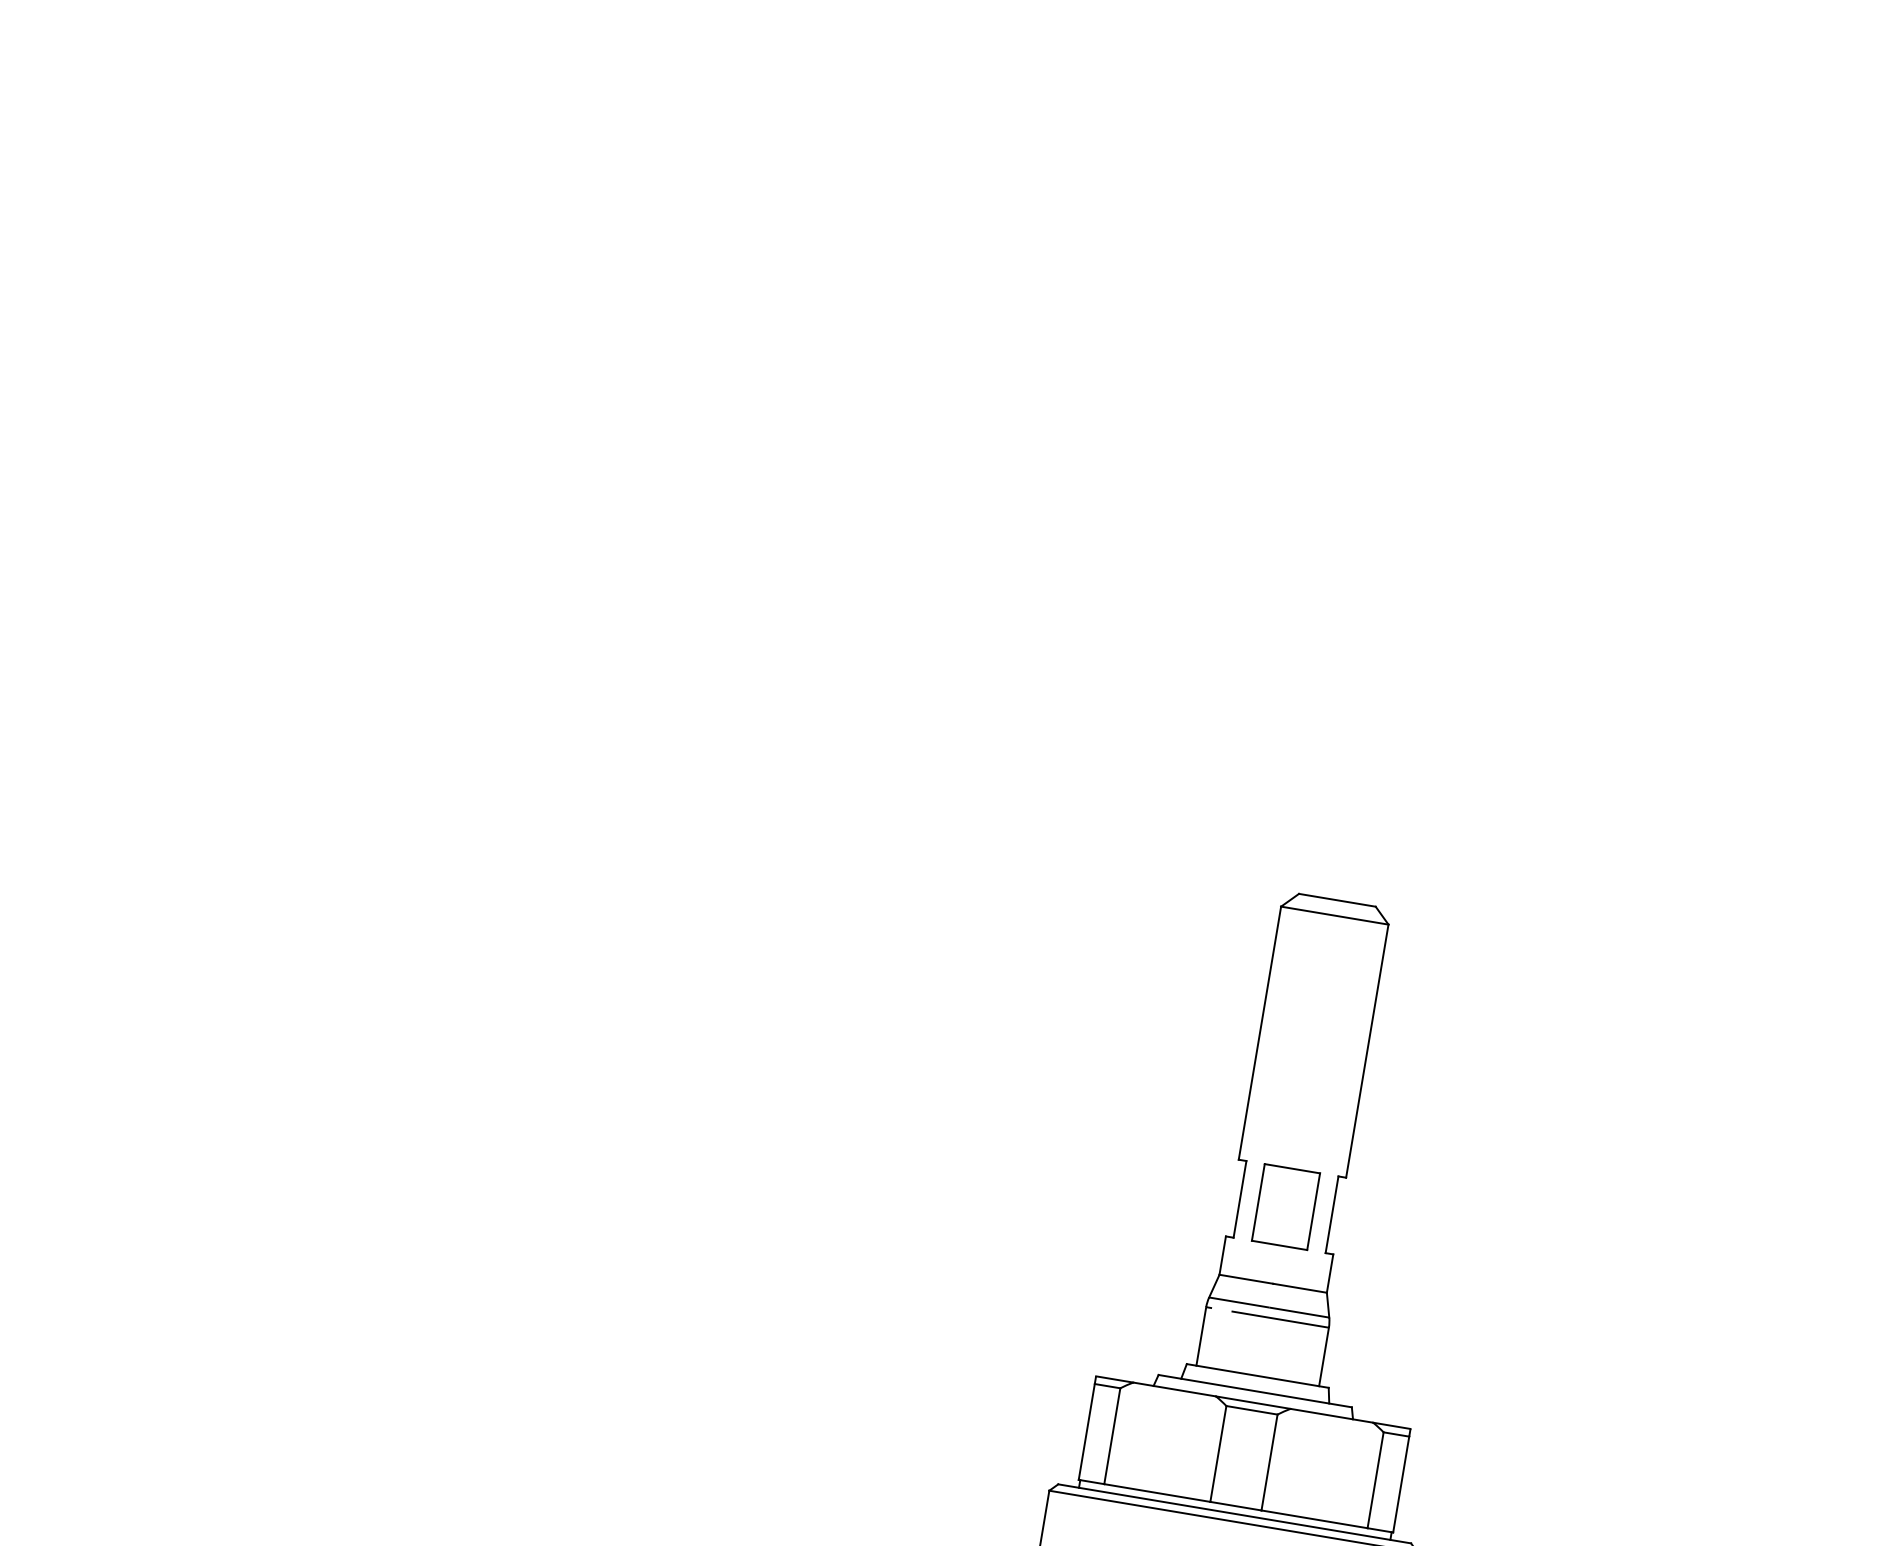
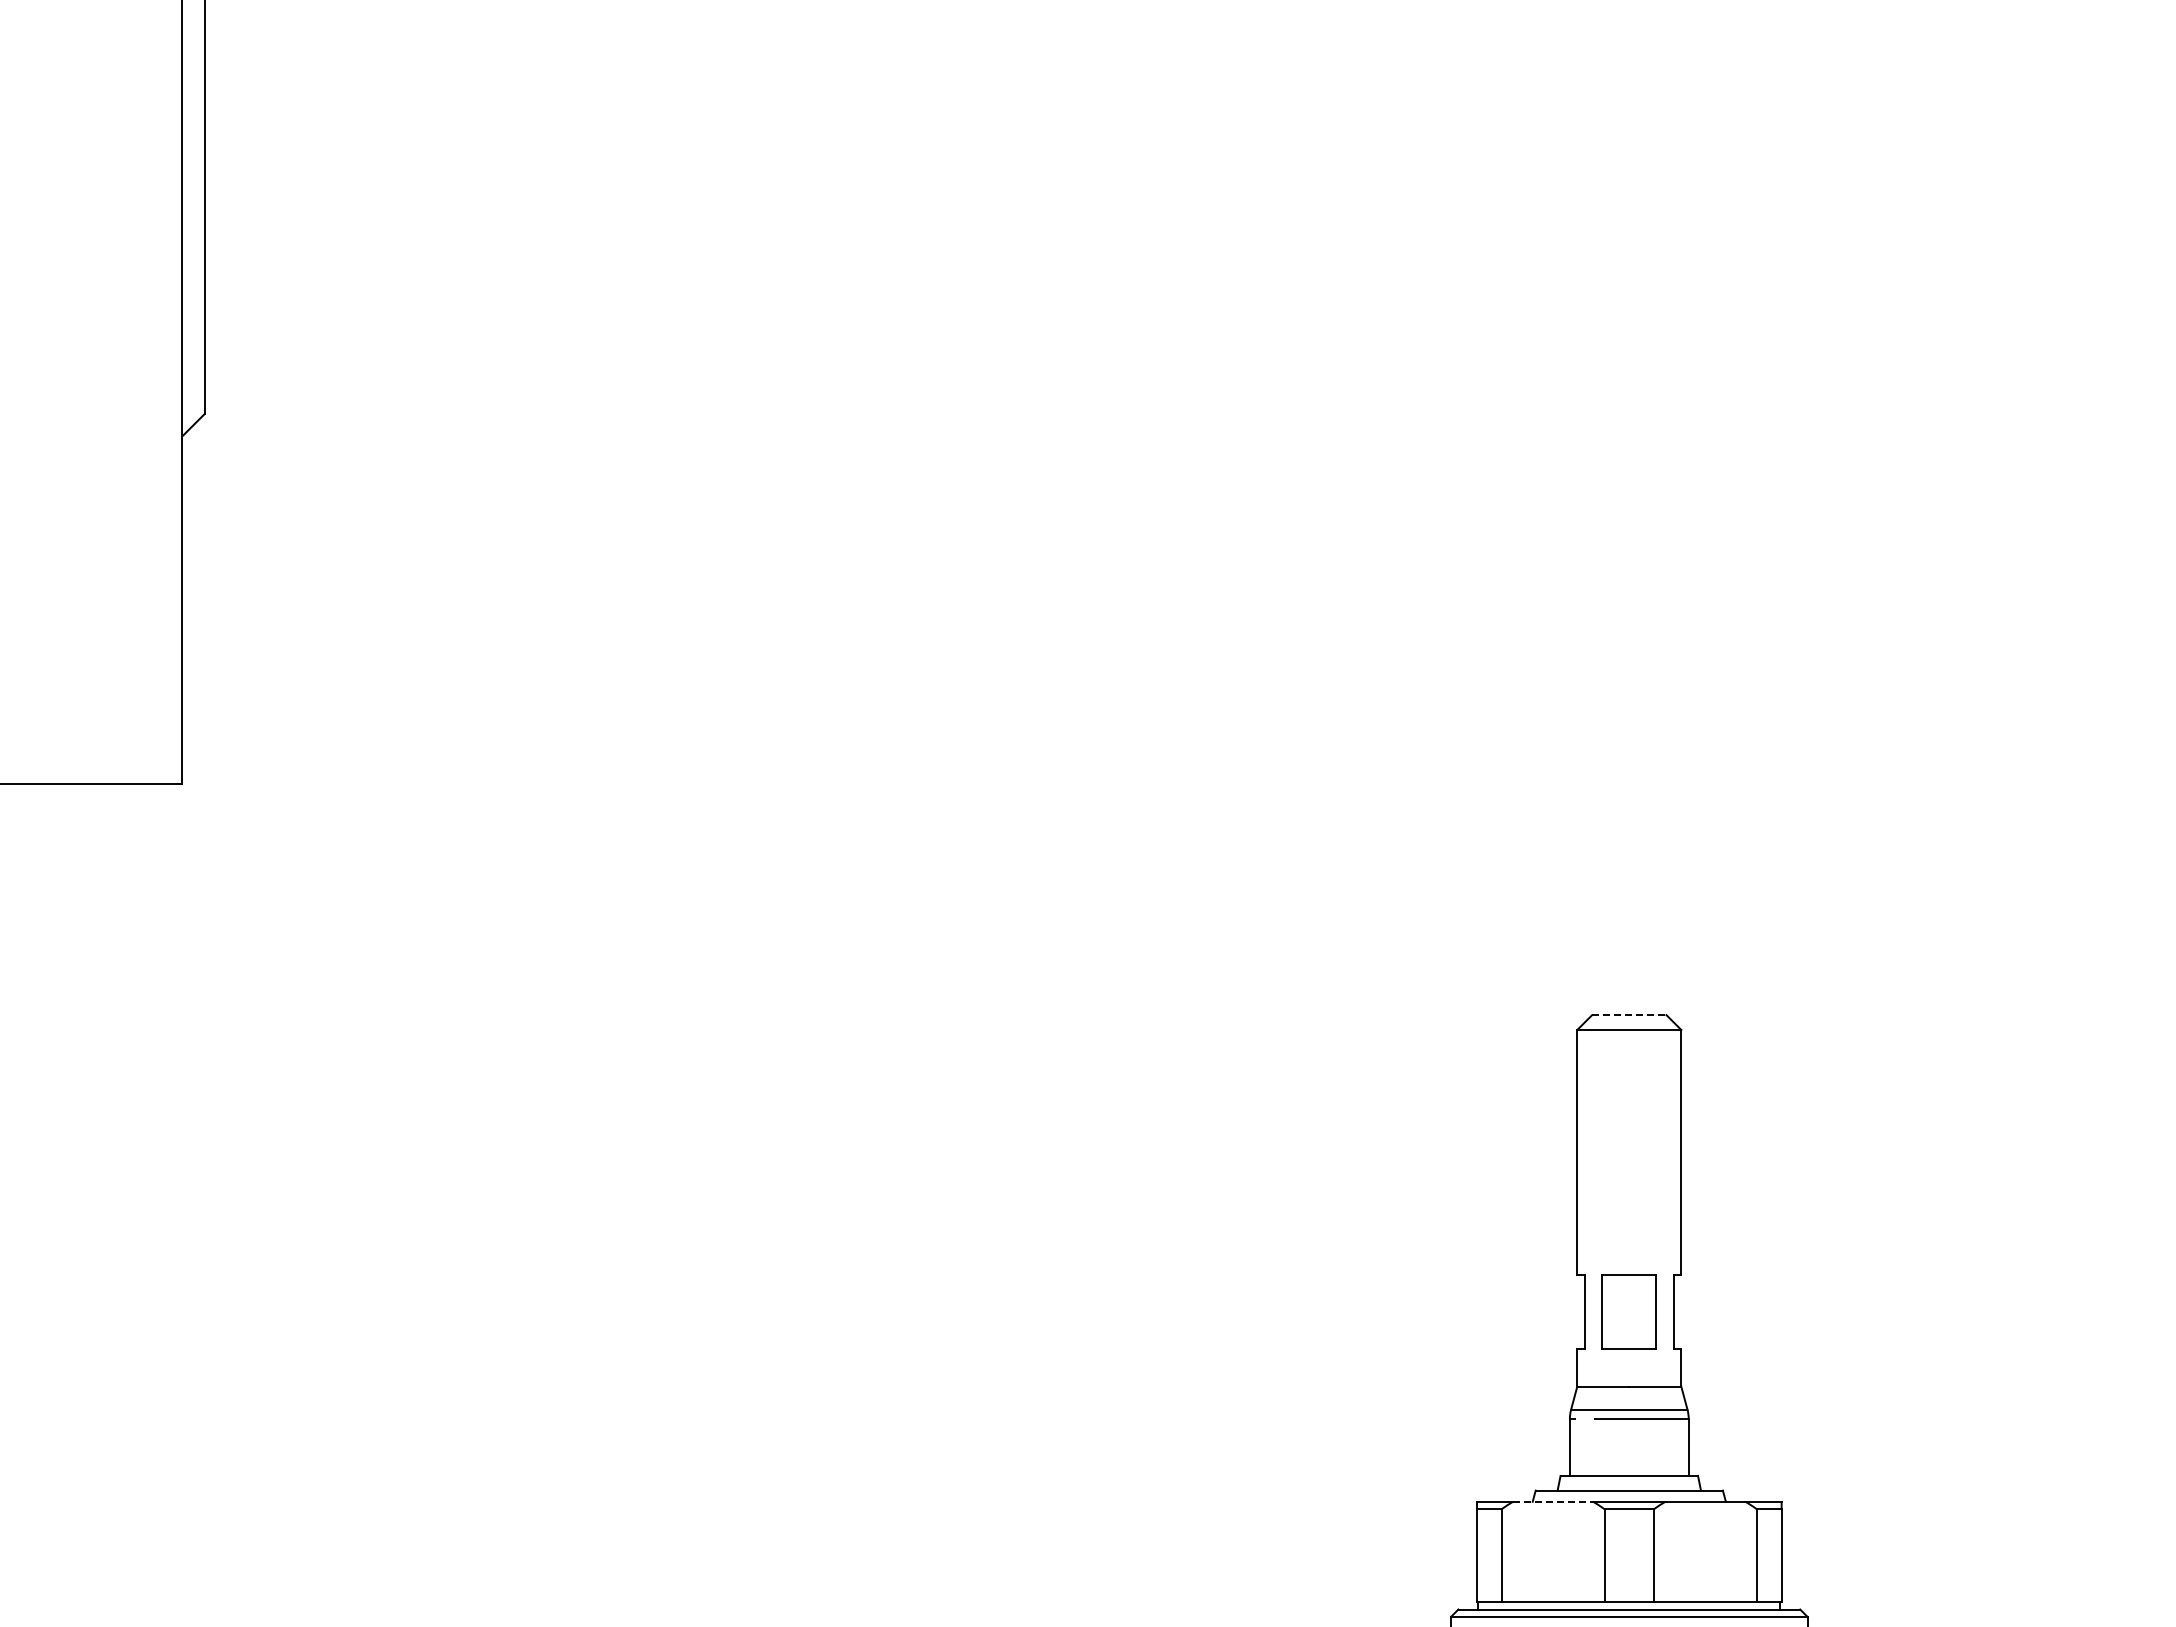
line: (1337, 900) -> (1629, 1015), solid -> dashed
line: (1175, 1389) -> (1553, 1501), solid -> dashed

